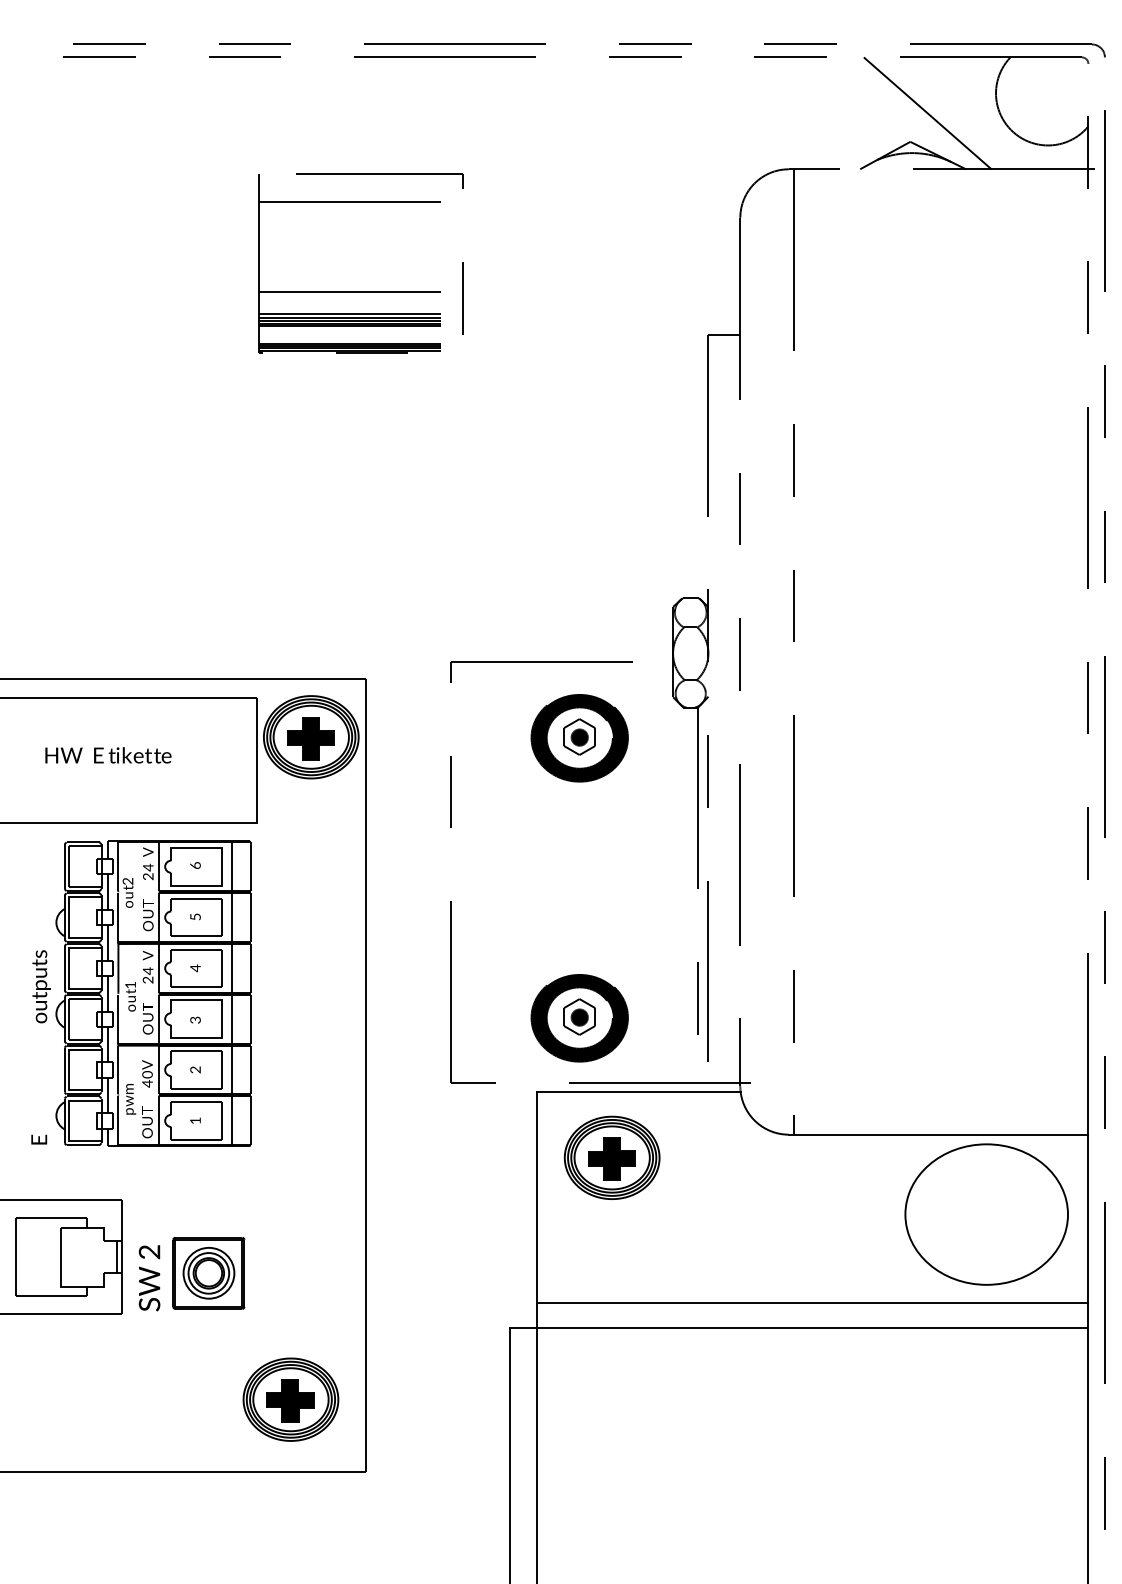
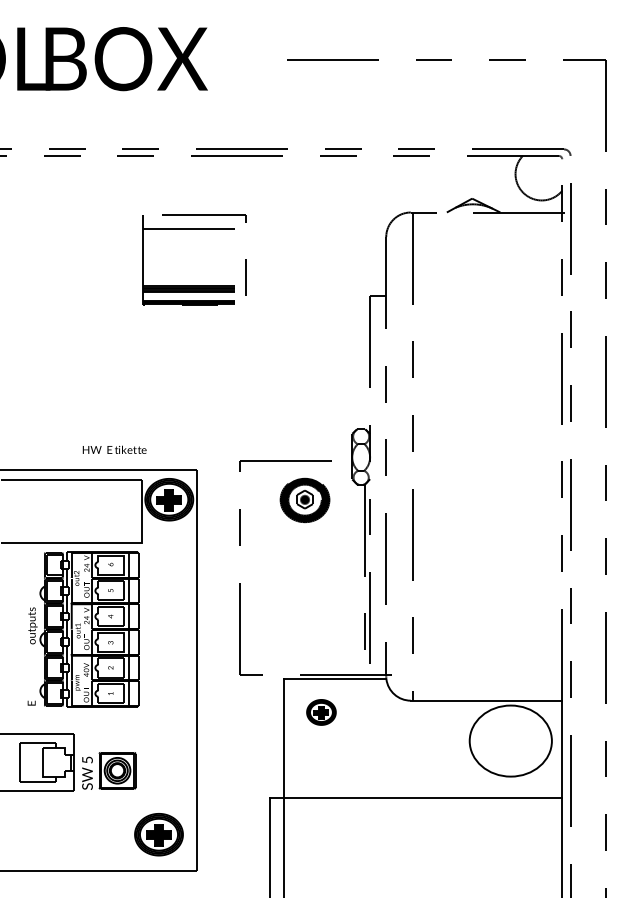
line: (926, 111) -> (480, 183), removed
line: (361, 291) -> (194, 274), removed
text: (108, 754) -> (114, 449), moved
part: (578, 1017) -> (304, 641), removed
part: (612, 1158) -> (321, 712), size x0.6
text: (149, 1251) -> (87, 759), 2 -> 5
line: (812, 1302) -> (422, 785), removed

